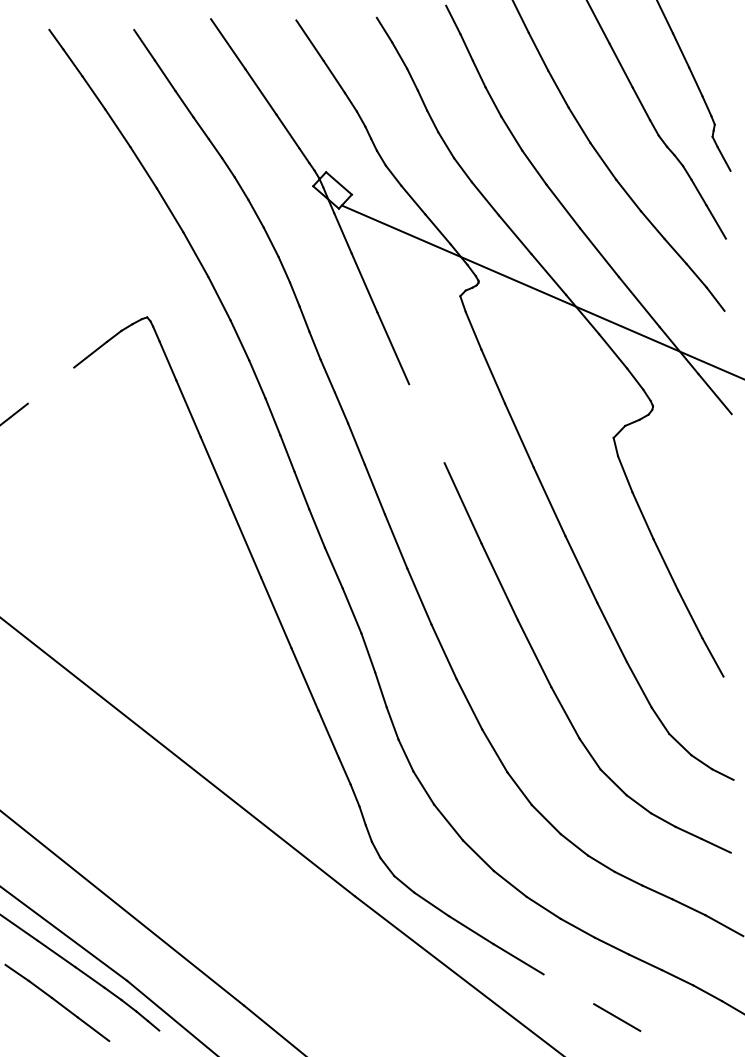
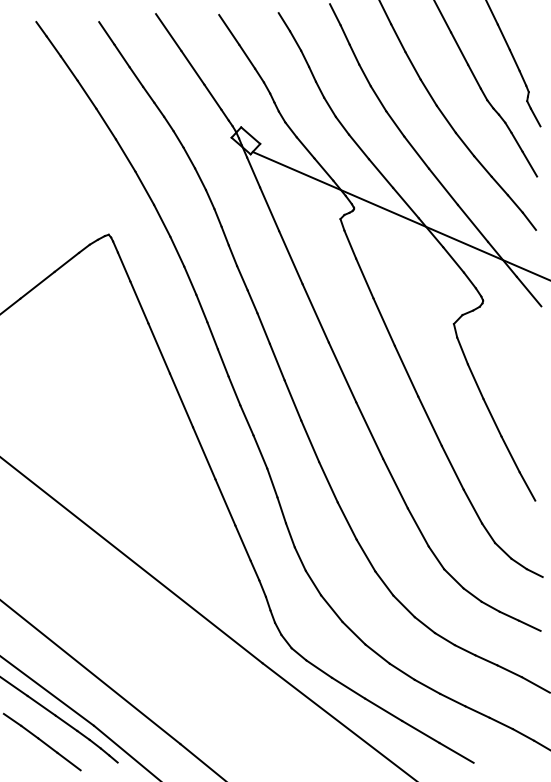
line: (50, 384) -> (37, 284), added
line: (426, 423) -> (315, 313), added
line: (568, 988) -> (420, 731), added

